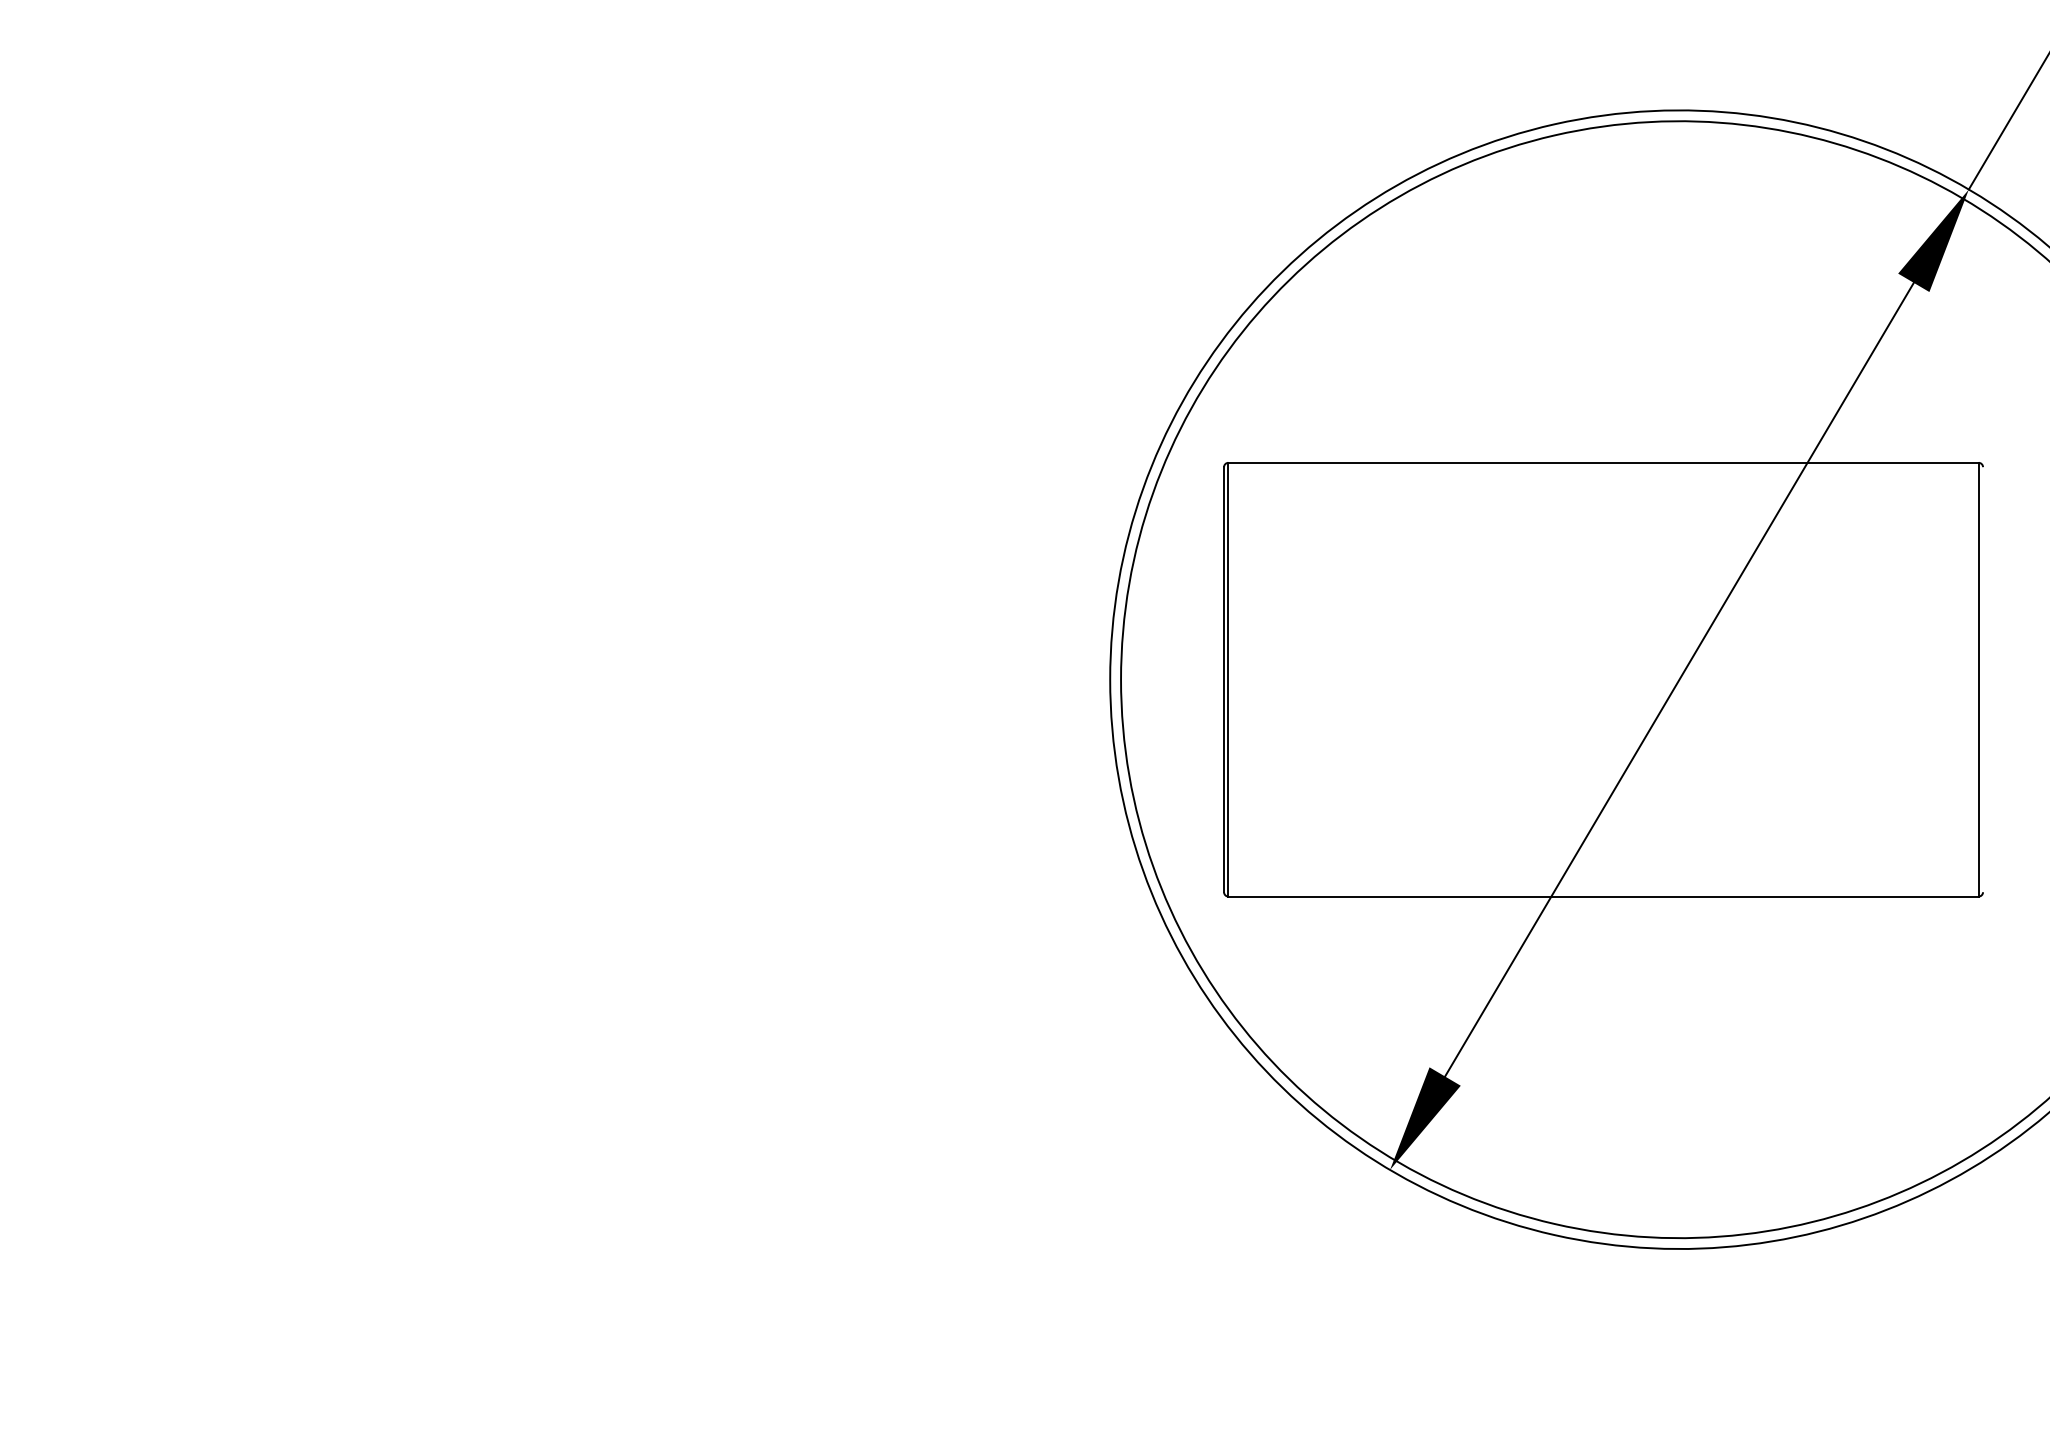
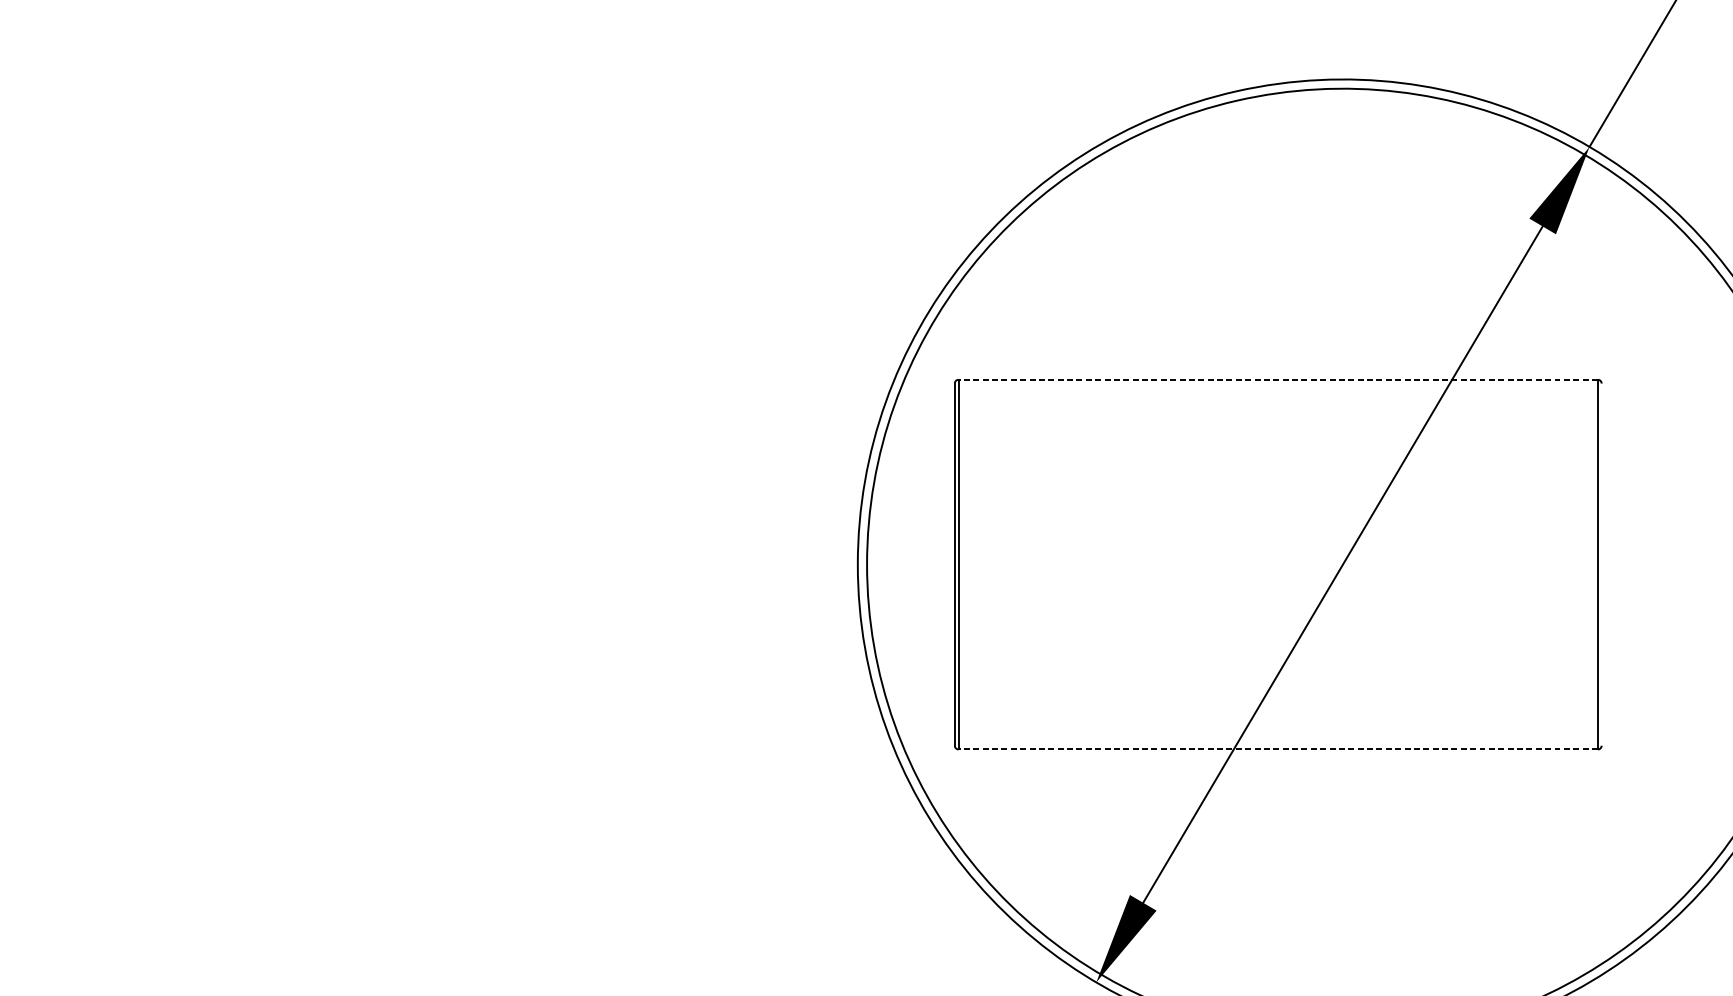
line: (1603, 462) -> (1278, 379), solid -> dashed
line: (1603, 896) -> (1278, 749), solid -> dashed

